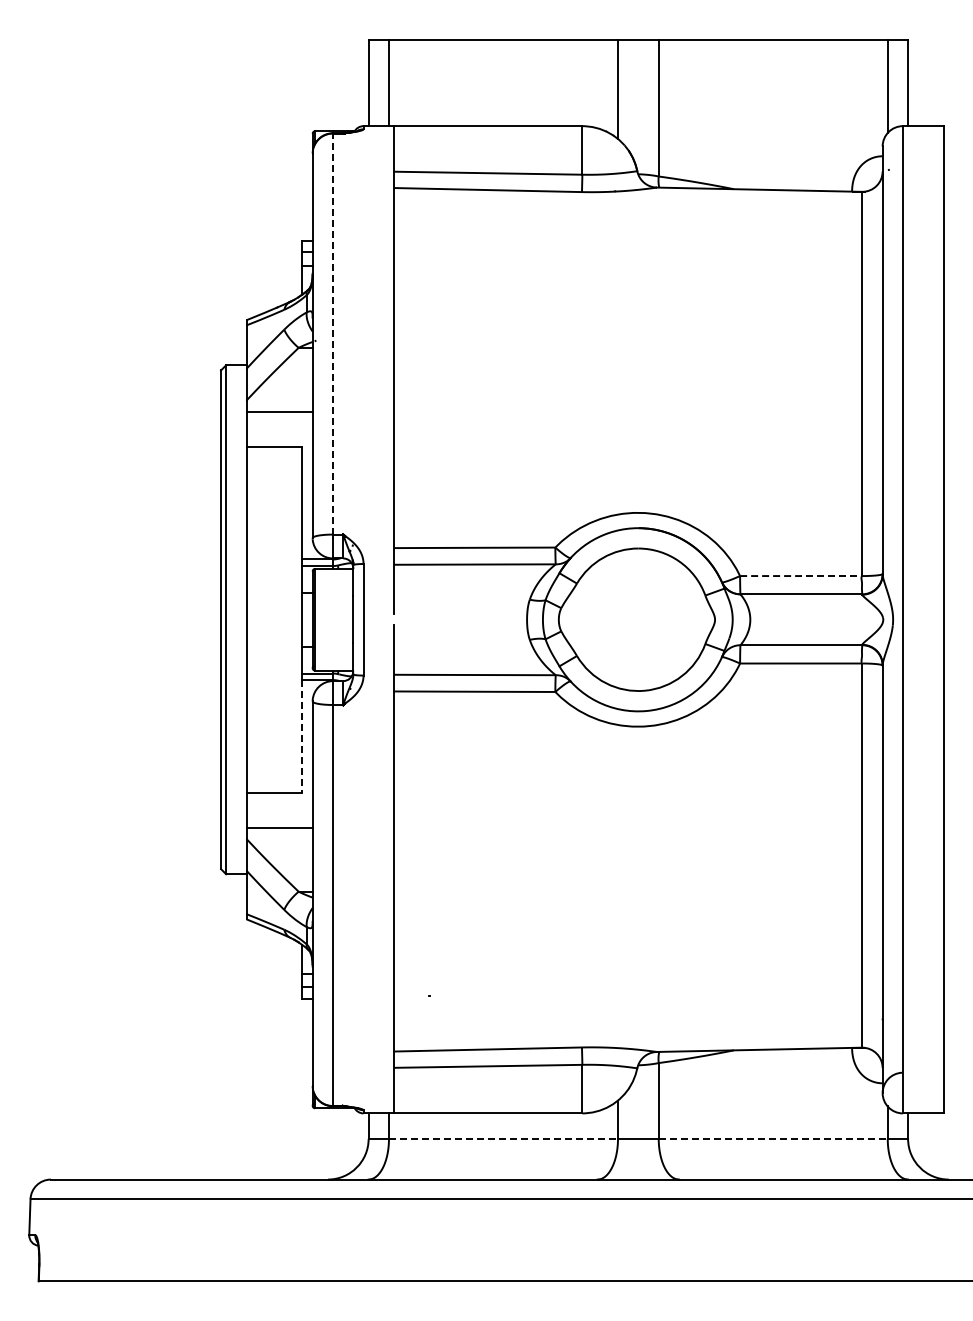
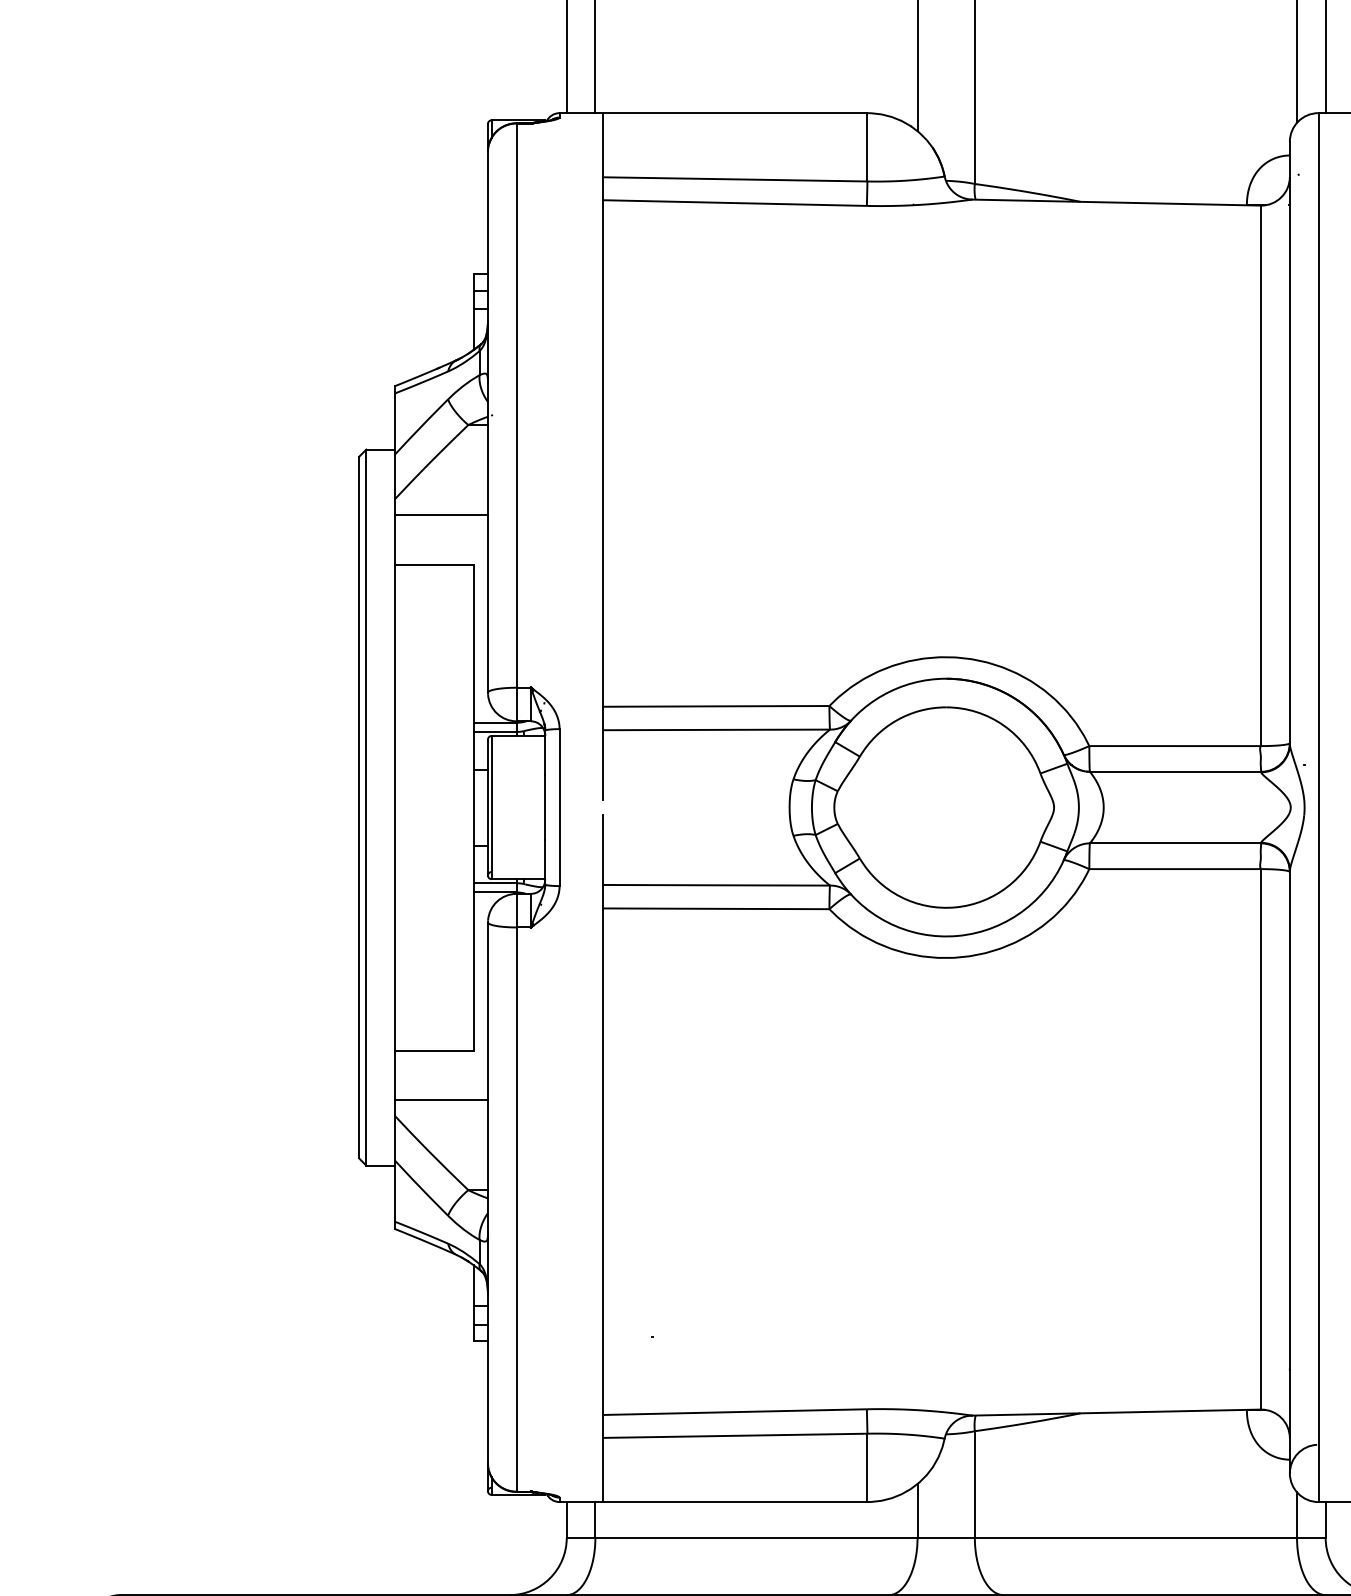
line: (333, 334) -> (517, 406), dashed -> solid
line: (800, 576) -> (1174, 746), dashed -> solid
line: (302, 736) -> (473, 971), dashed -> solid
line: (503, 1138) -> (756, 1537), dashed -> solid
line: (773, 1138) -> (1136, 1537), dashed -> solid

